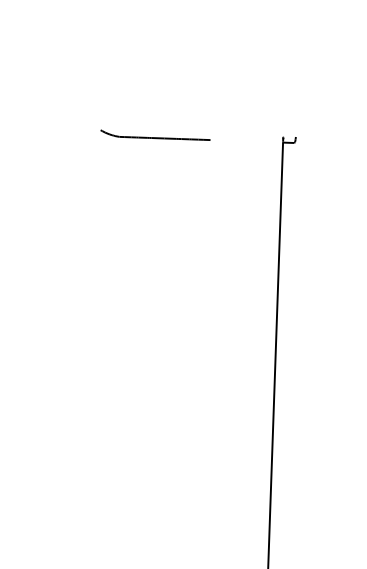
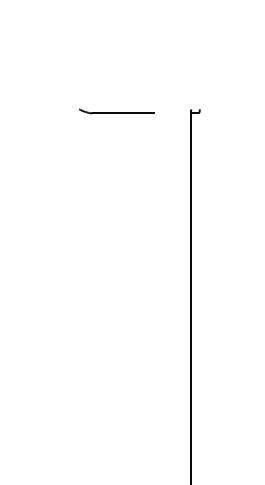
part: (154, 135) -> (116, 111), moved

